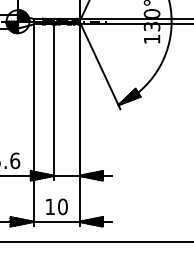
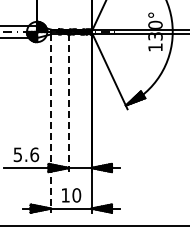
line: (53, 102) -> (68, 103), solid -> dashed
line: (33, 126) -> (50, 124), solid -> dashed

